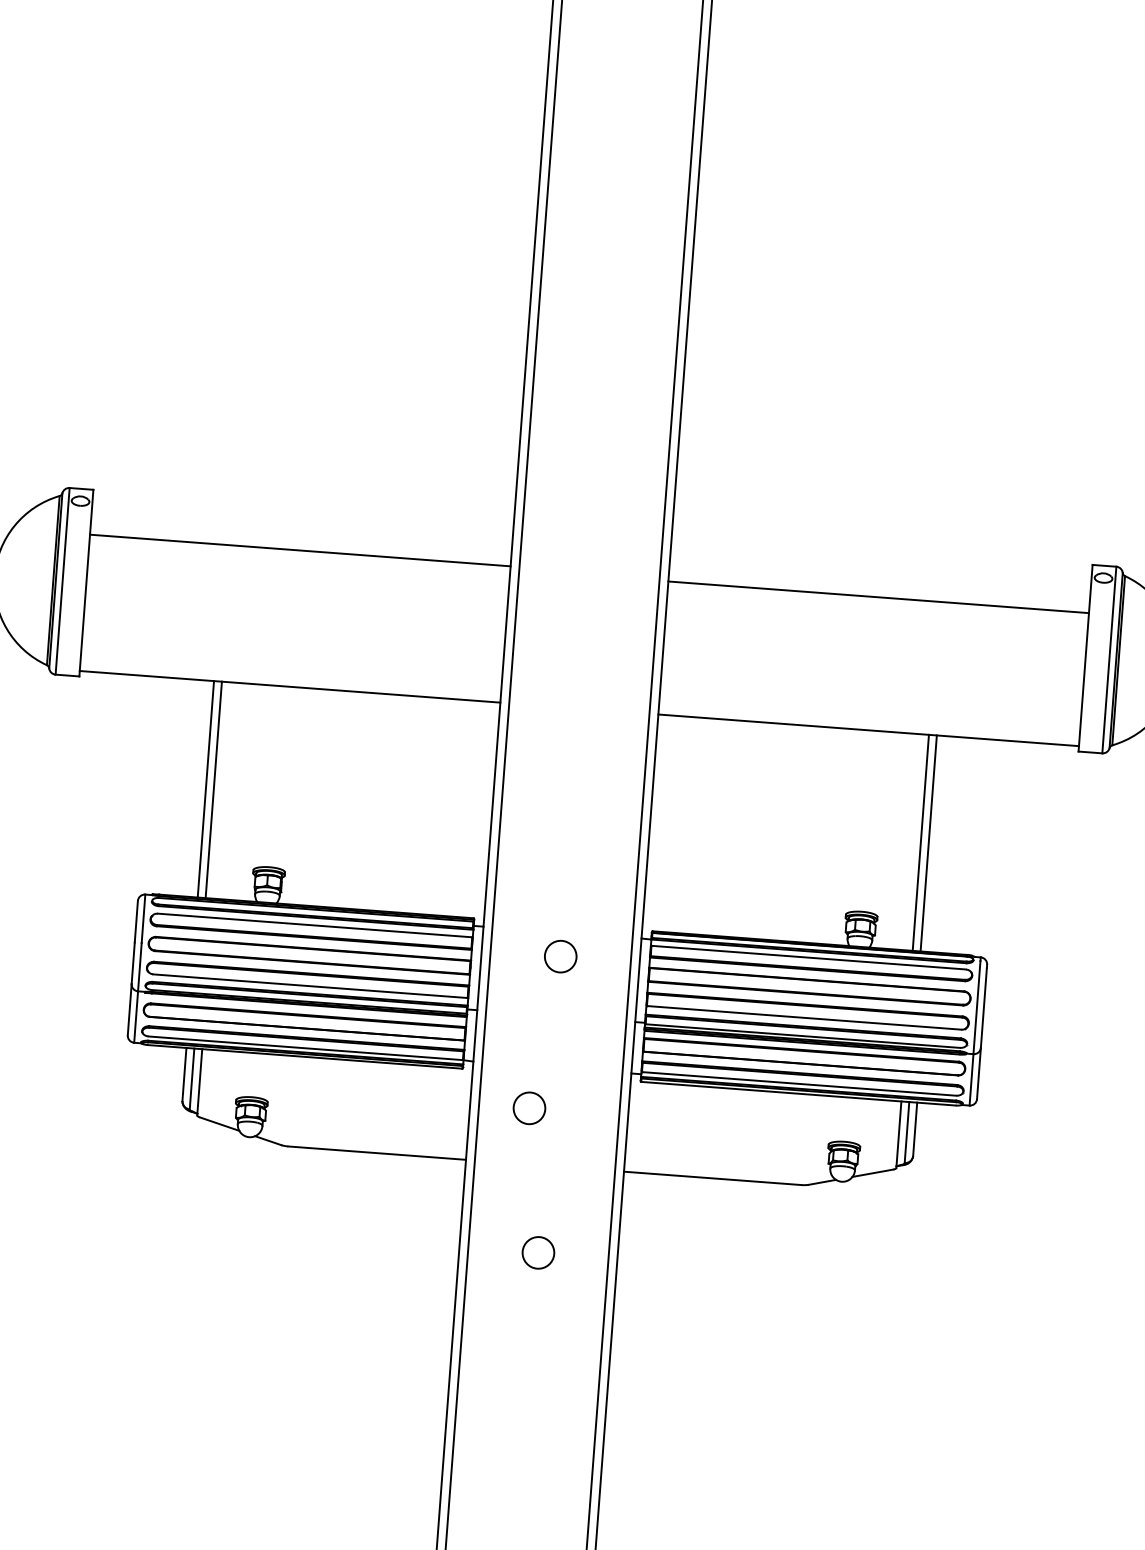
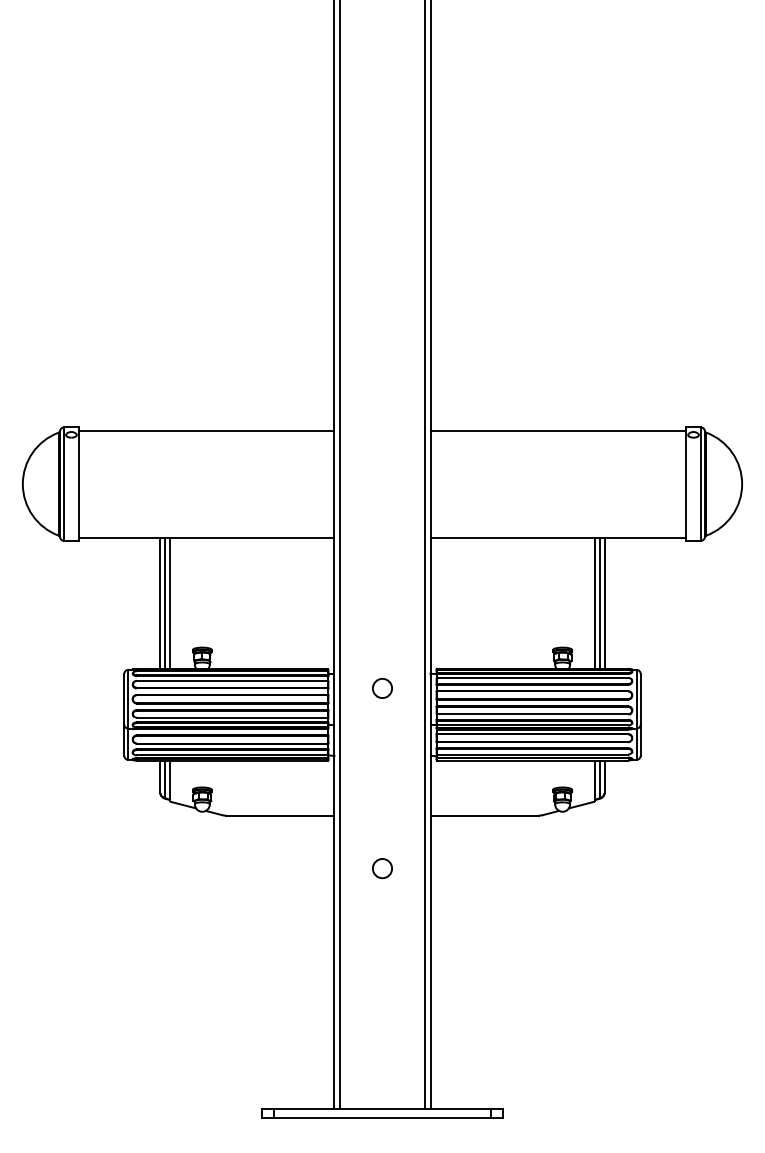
line: (300, 550) -> (206, 430), moved
line: (878, 596) -> (558, 430), moved
line: (220, 790) -> (169, 603), added
line: (936, 842) -> (604, 602), added
circle: (529, 1108) -> (370, 781), removed

